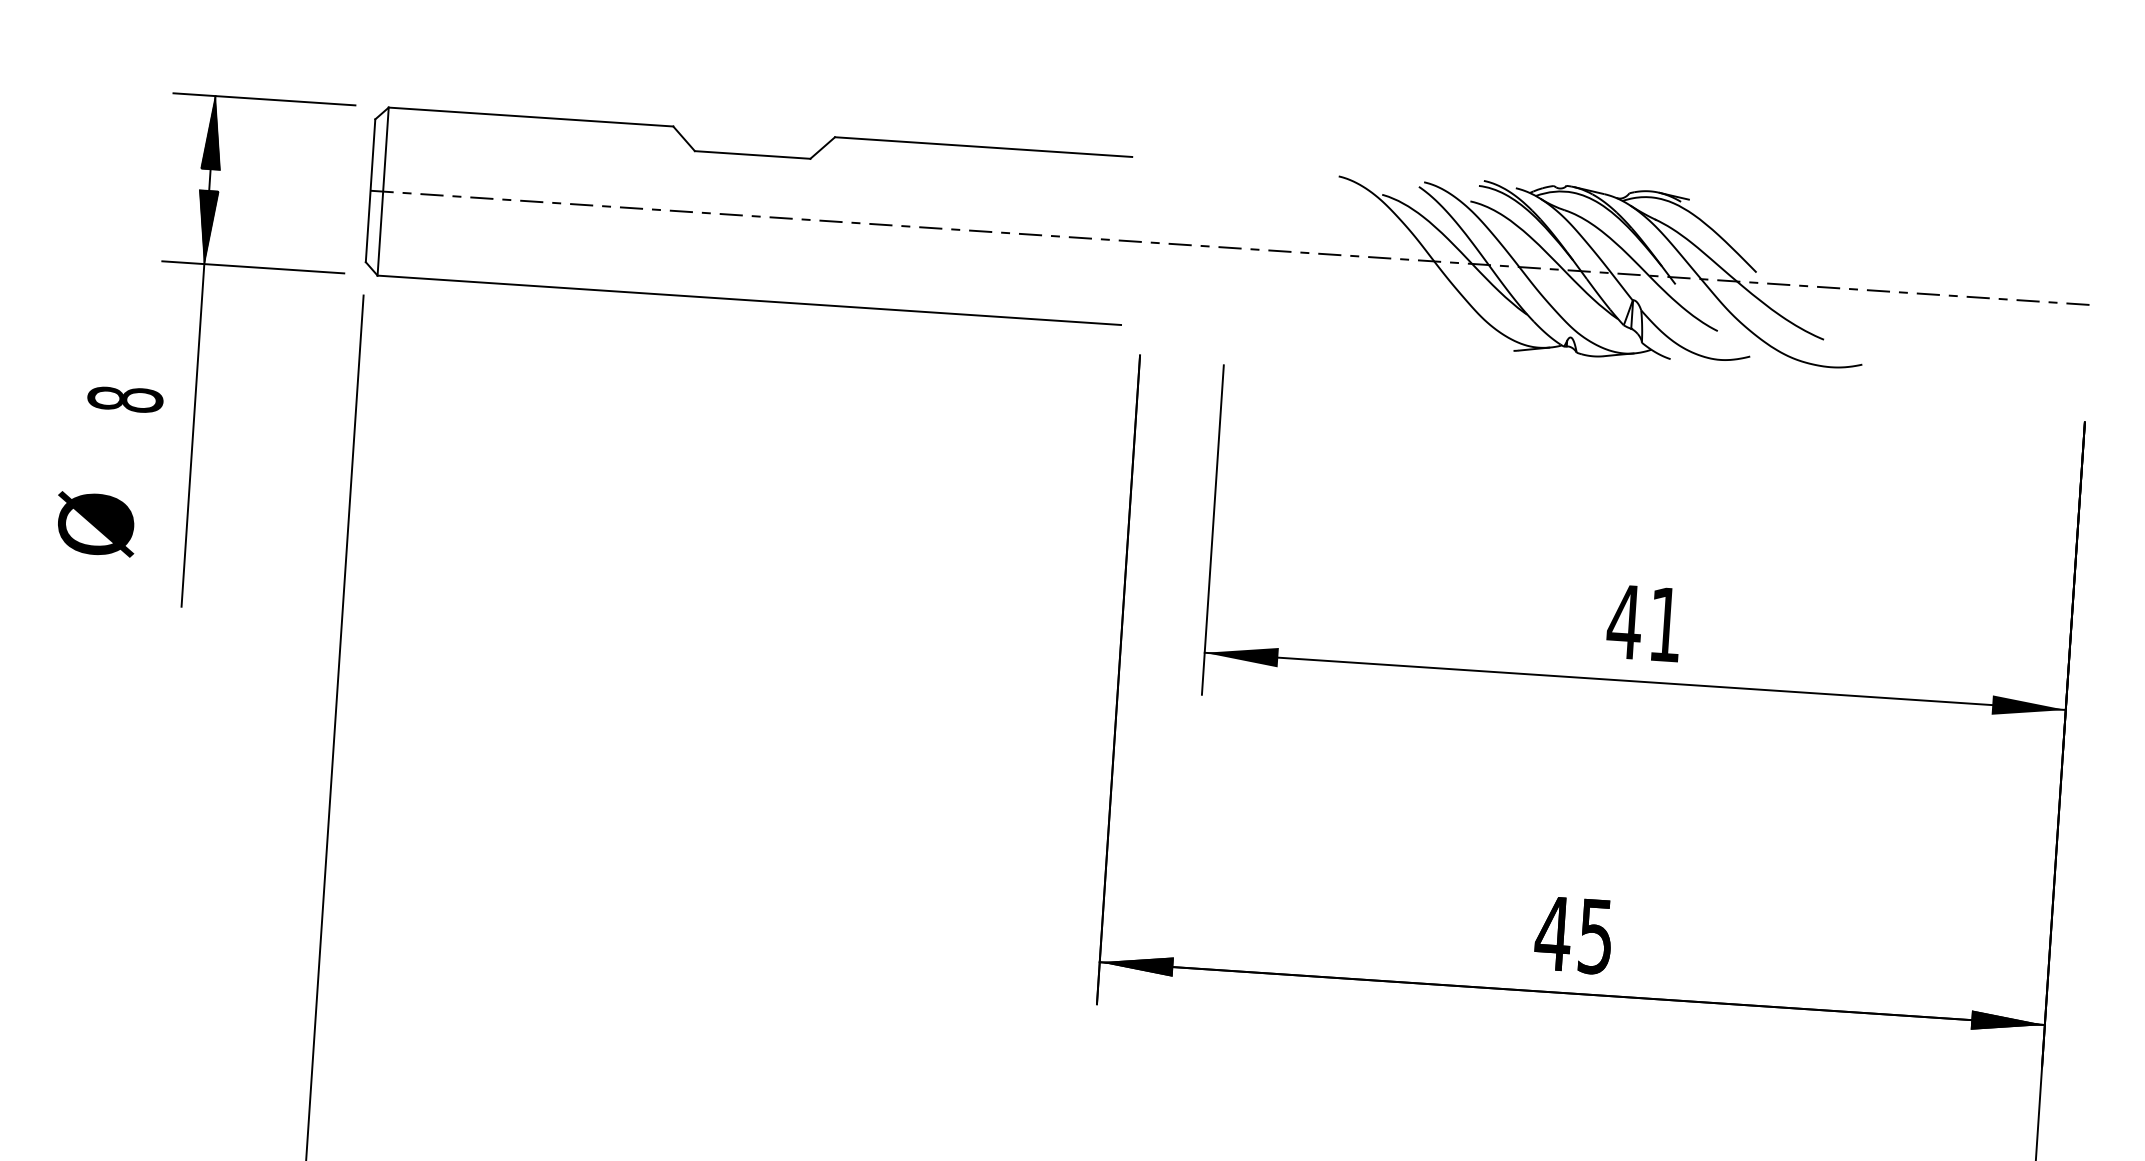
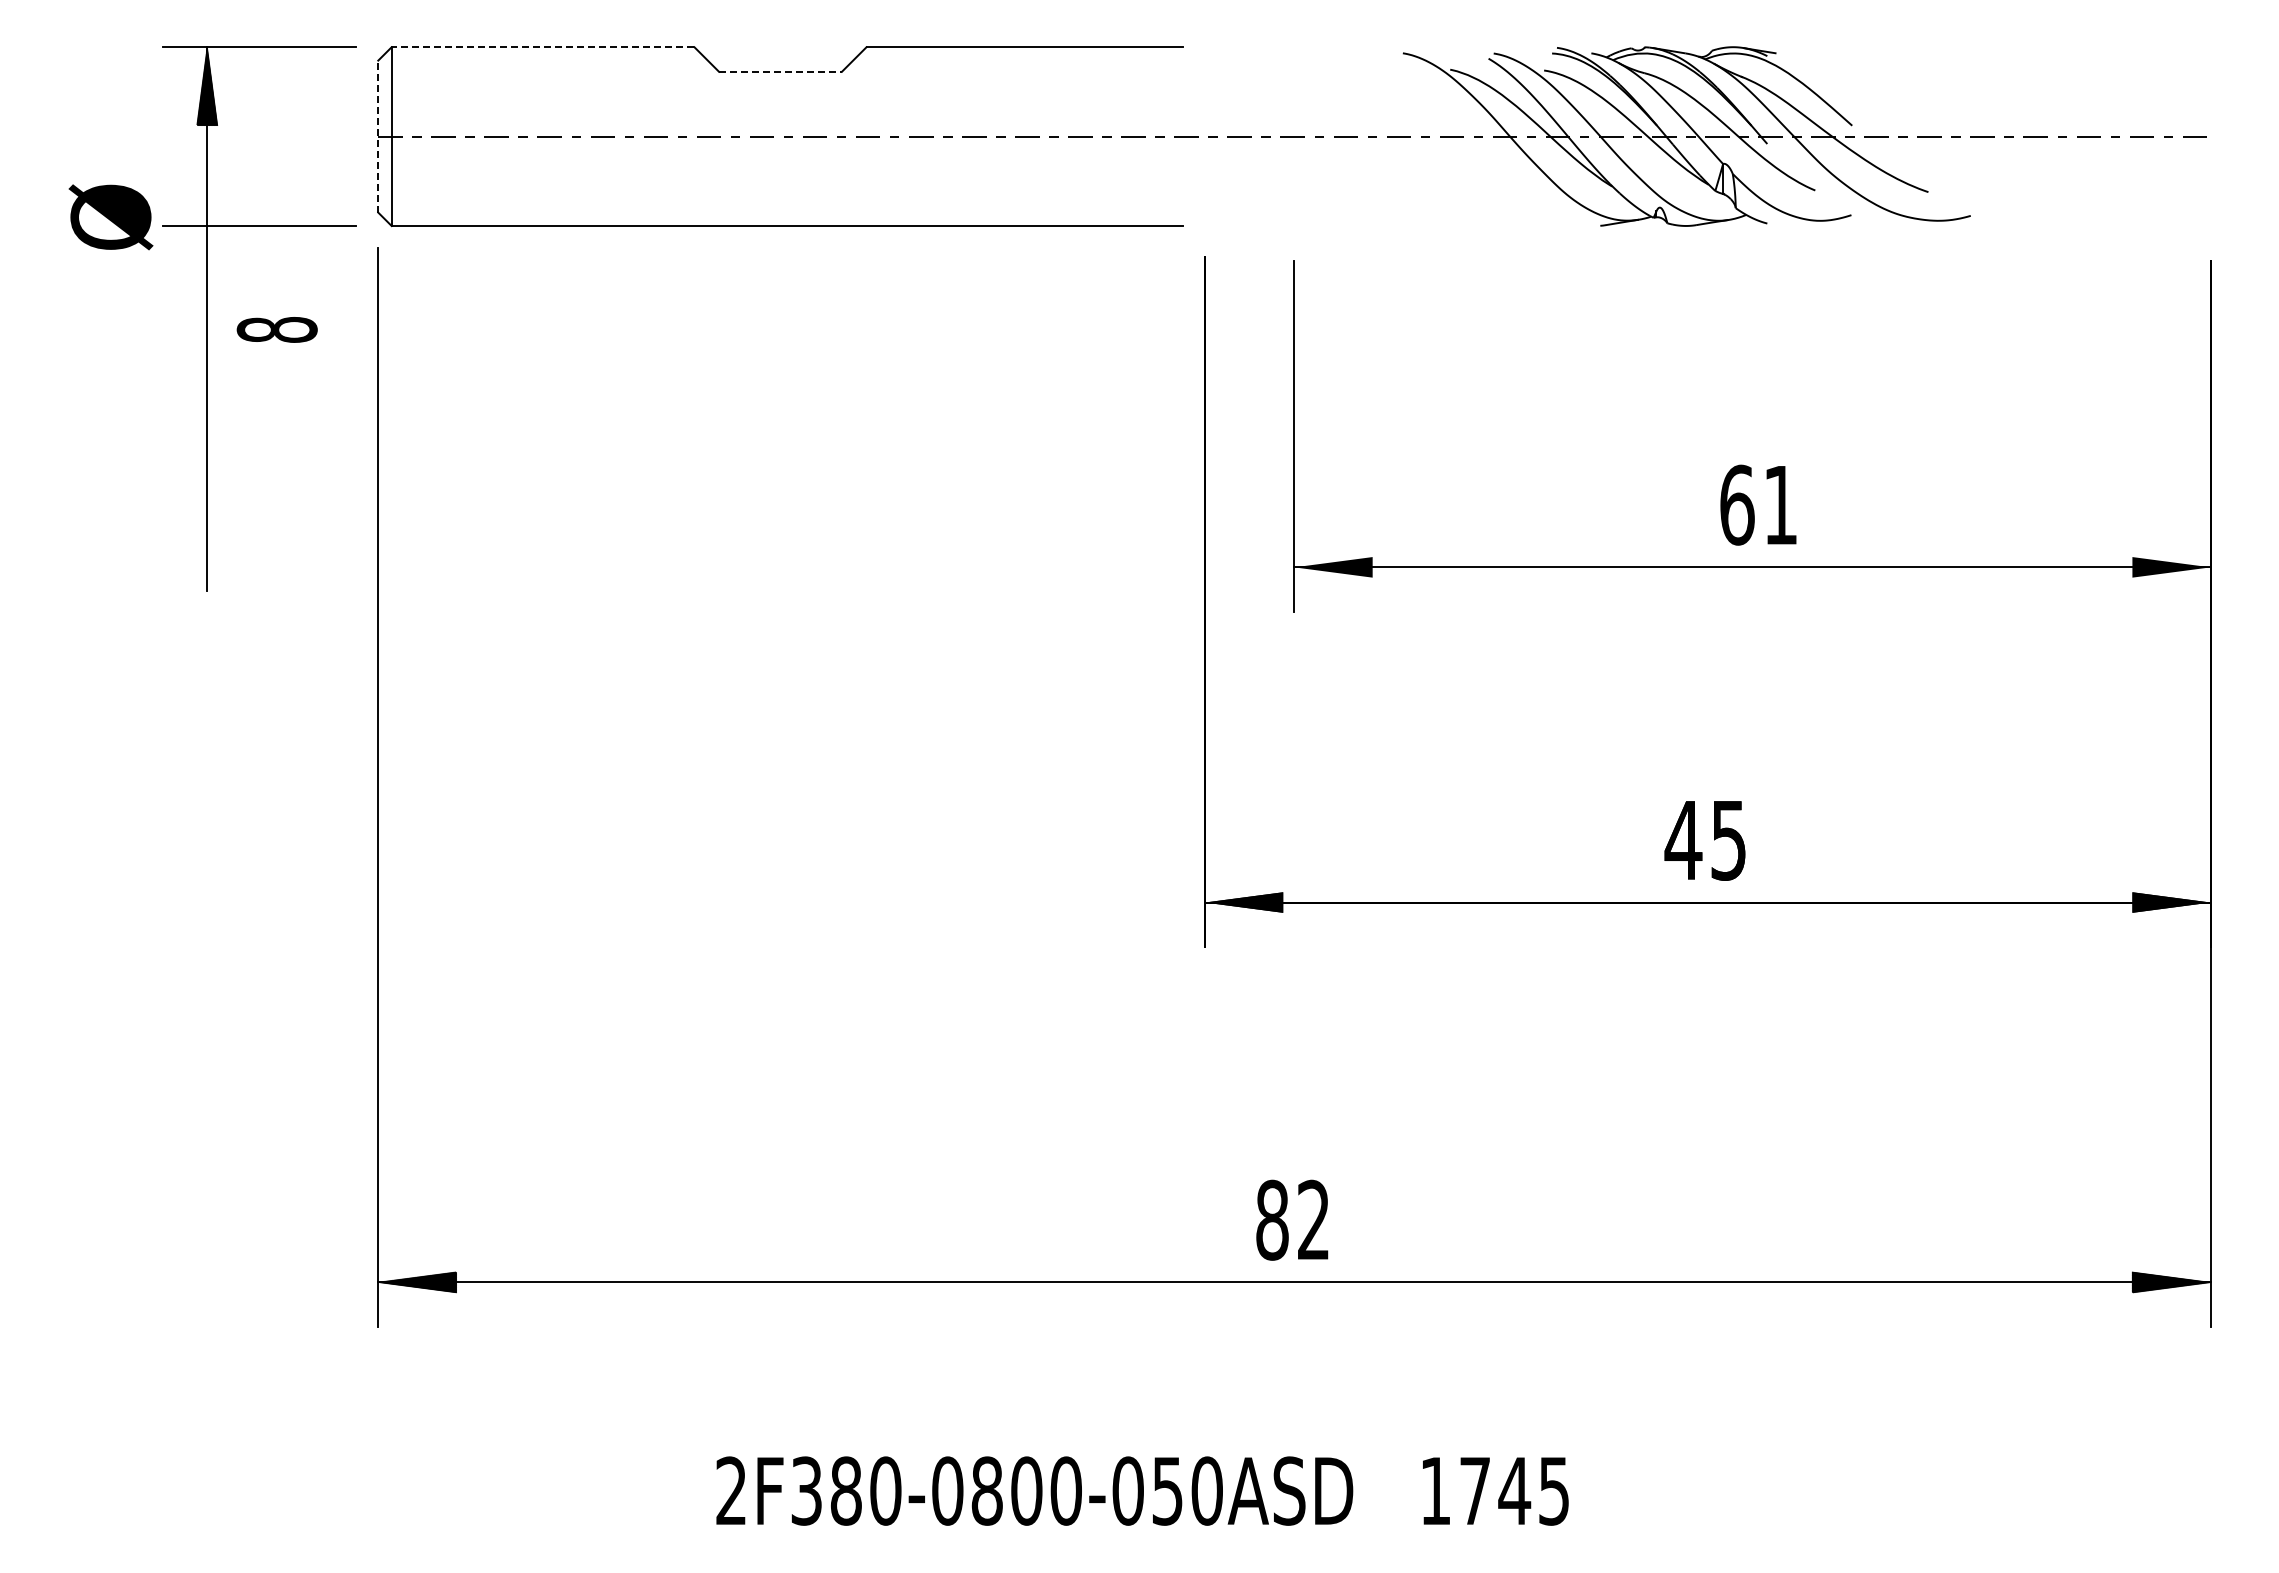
line: (530, 117) -> (542, 47), solid -> dashed
line: (752, 154) -> (780, 71), solid -> dashed
line: (370, 190) -> (378, 136), solid -> dashed
hatch: (206, 226) -> (207, 186), removed
text: (124, 398) -> (276, 329), moved
text: (95, 524) -> (110, 217), moved
text: (1625, 621) -> (1737, 504), 41 -> 61

